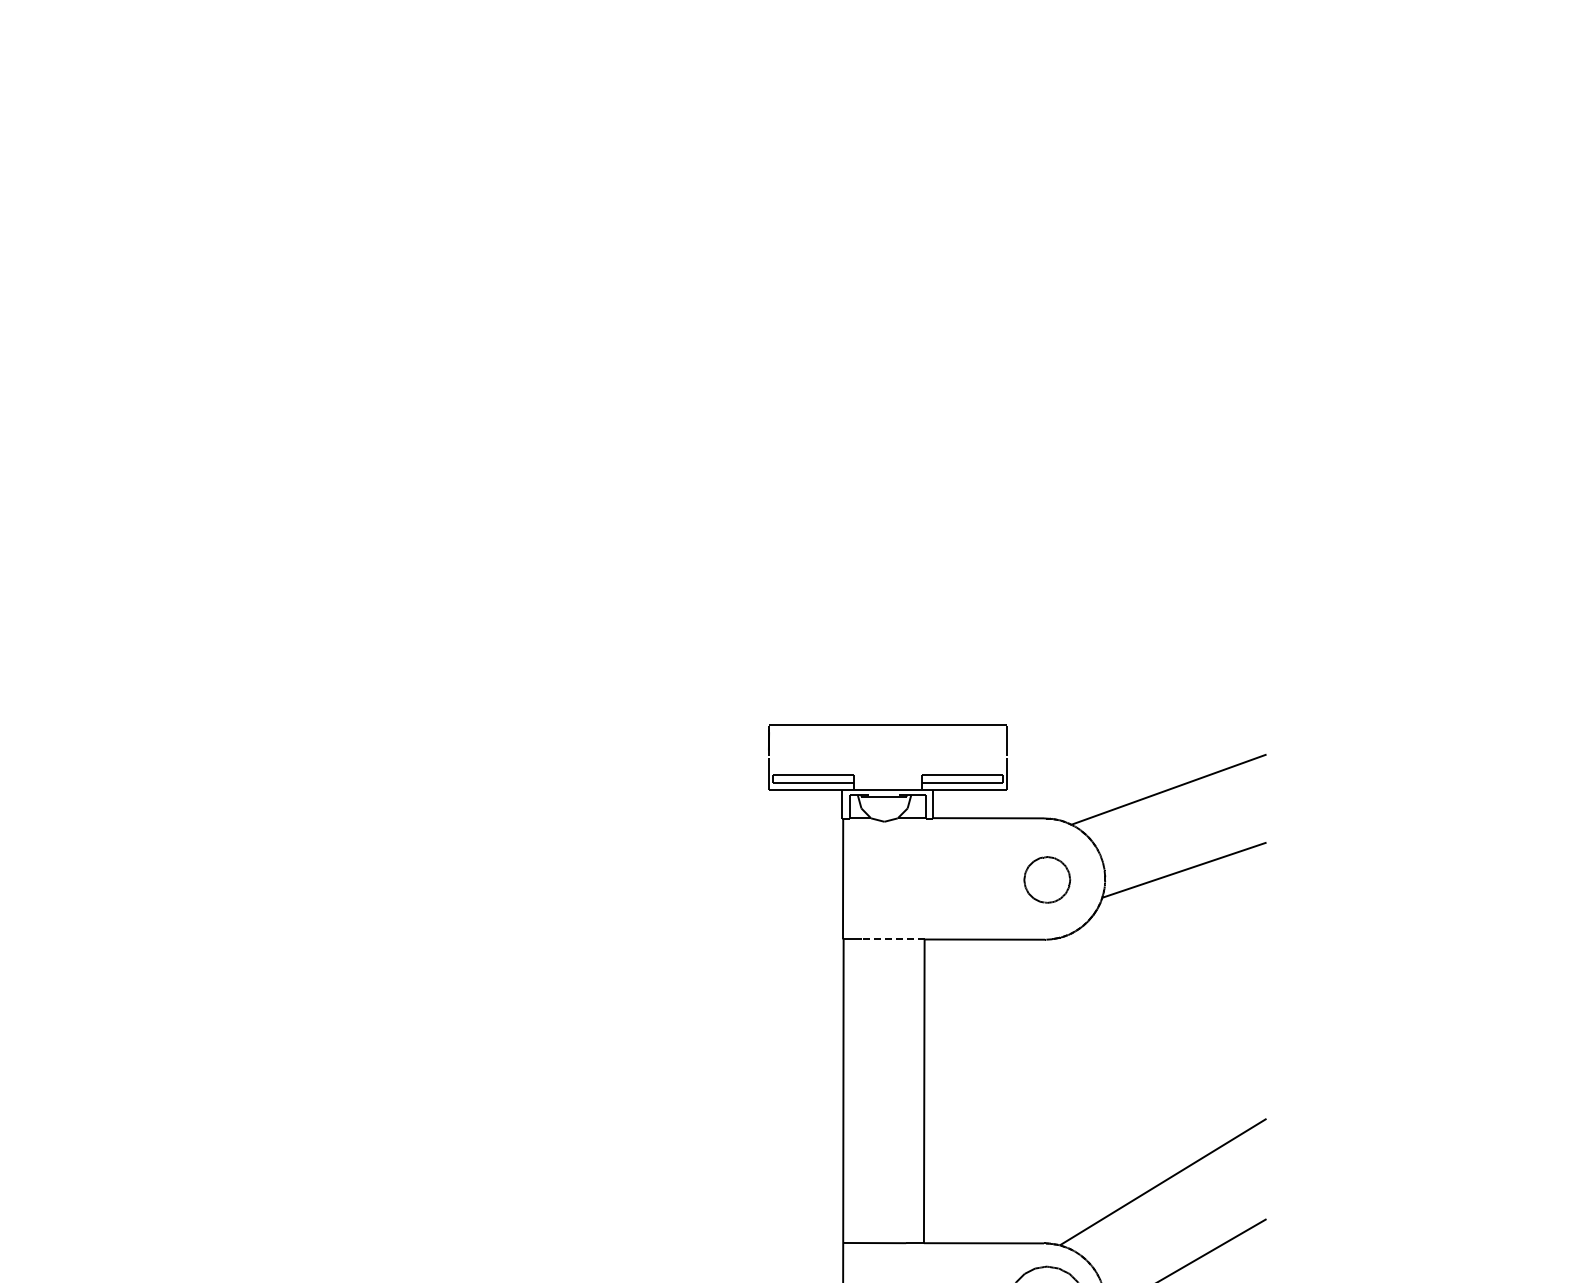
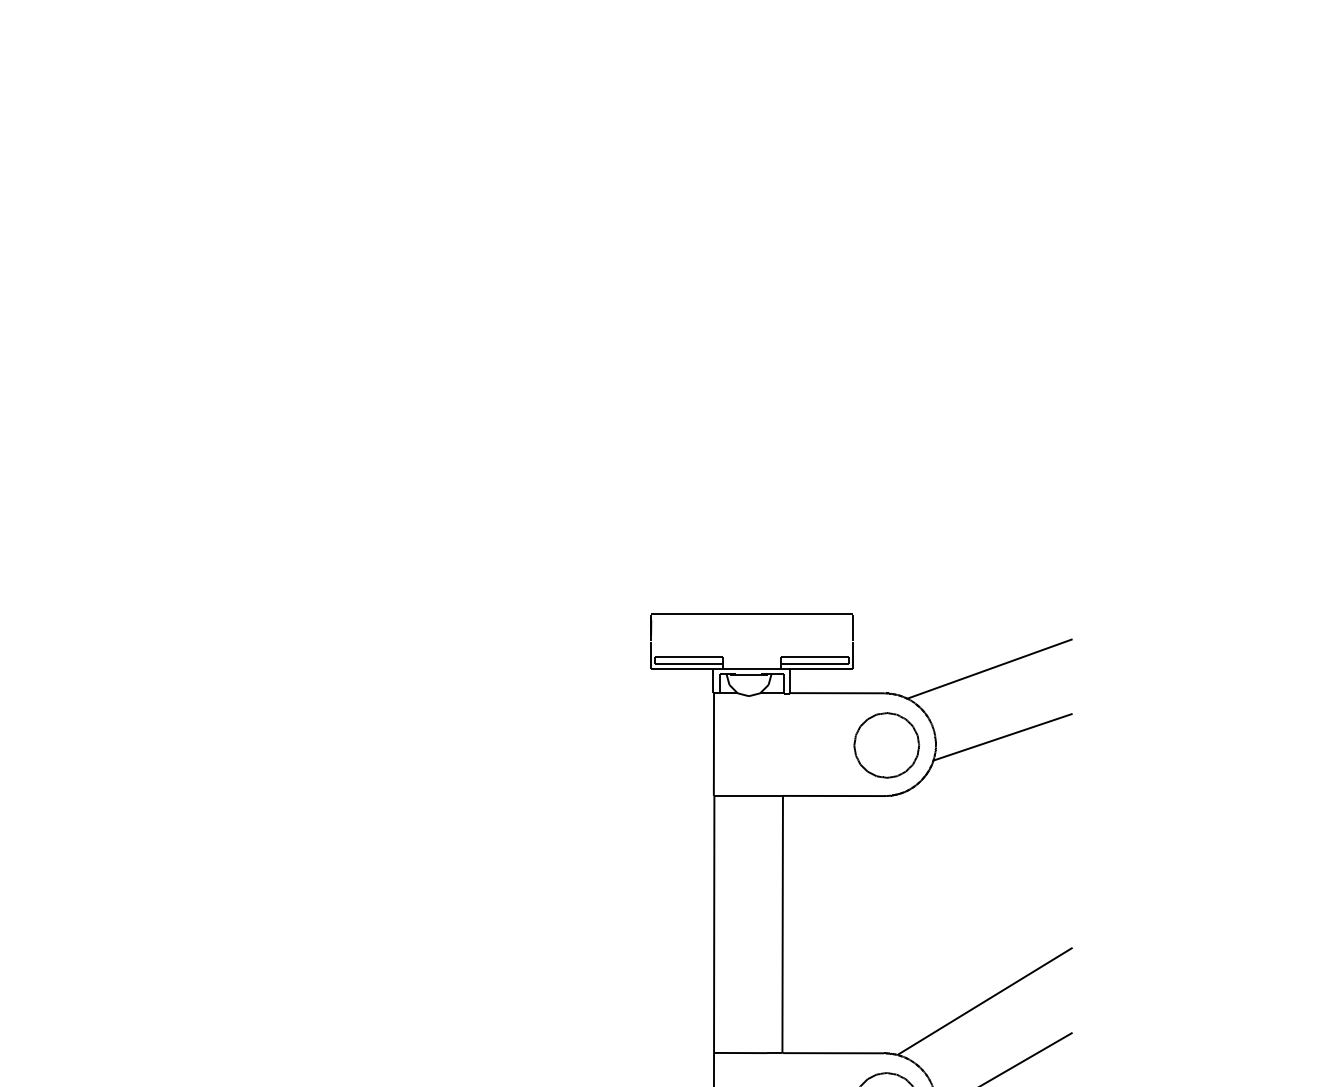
part: (1047, 879) -> (887, 745), size x1.67
line: (892, 939) -> (755, 795), dashed -> solid

